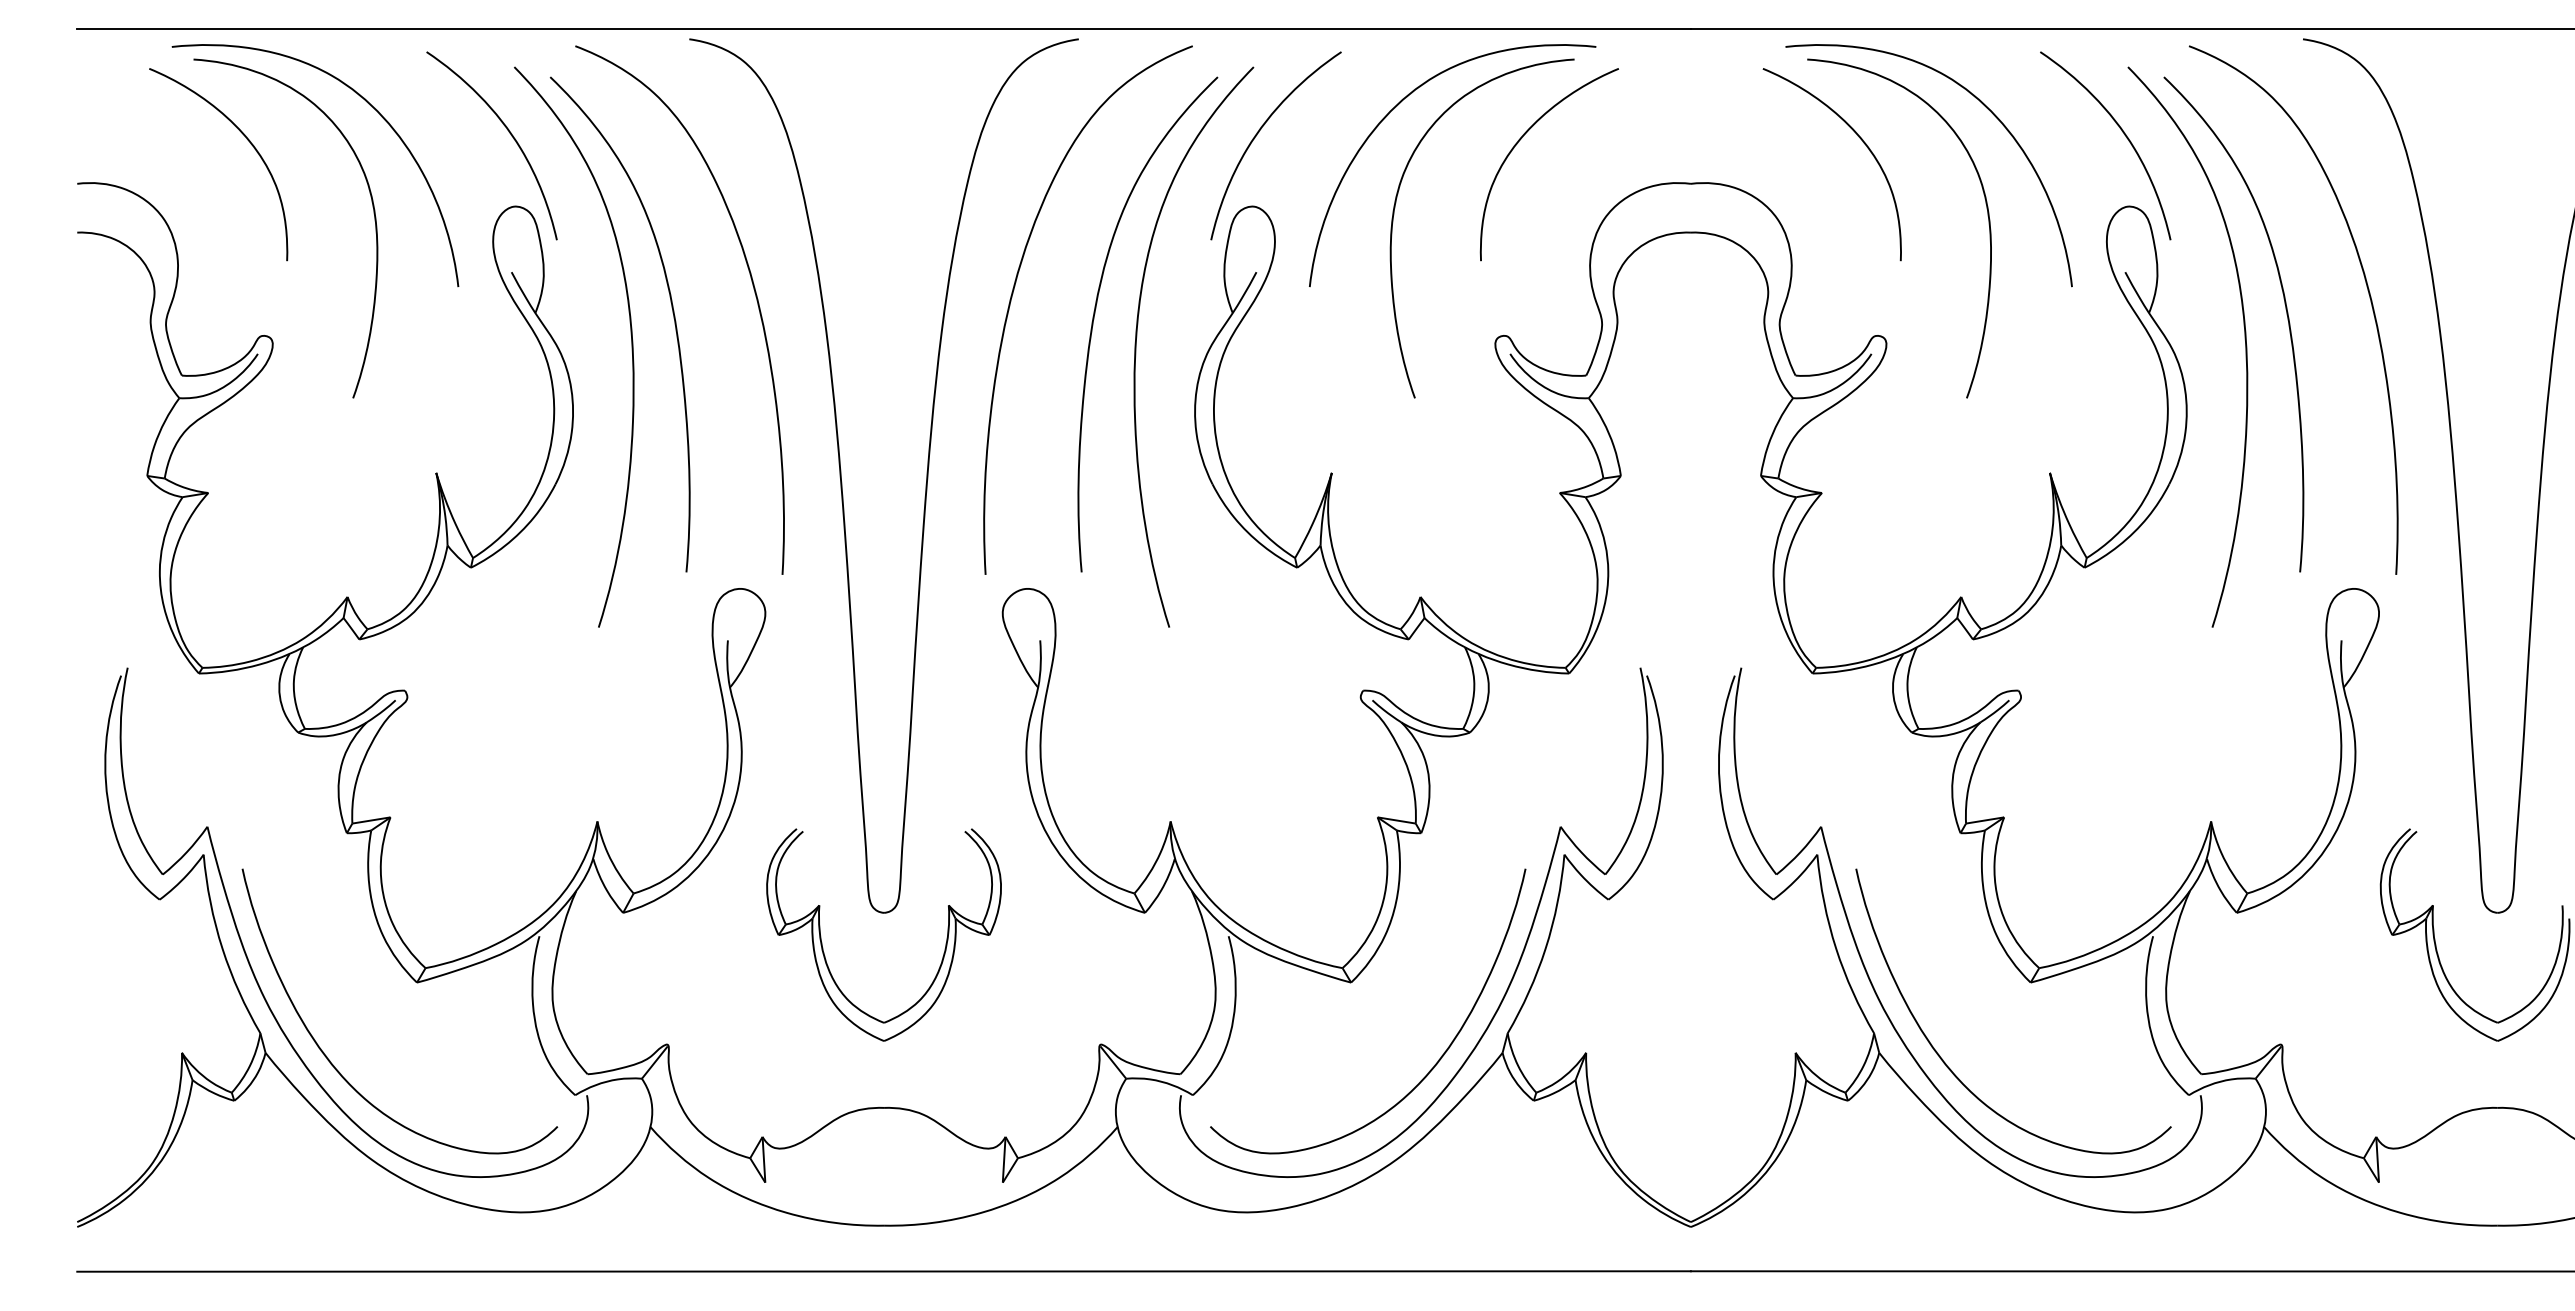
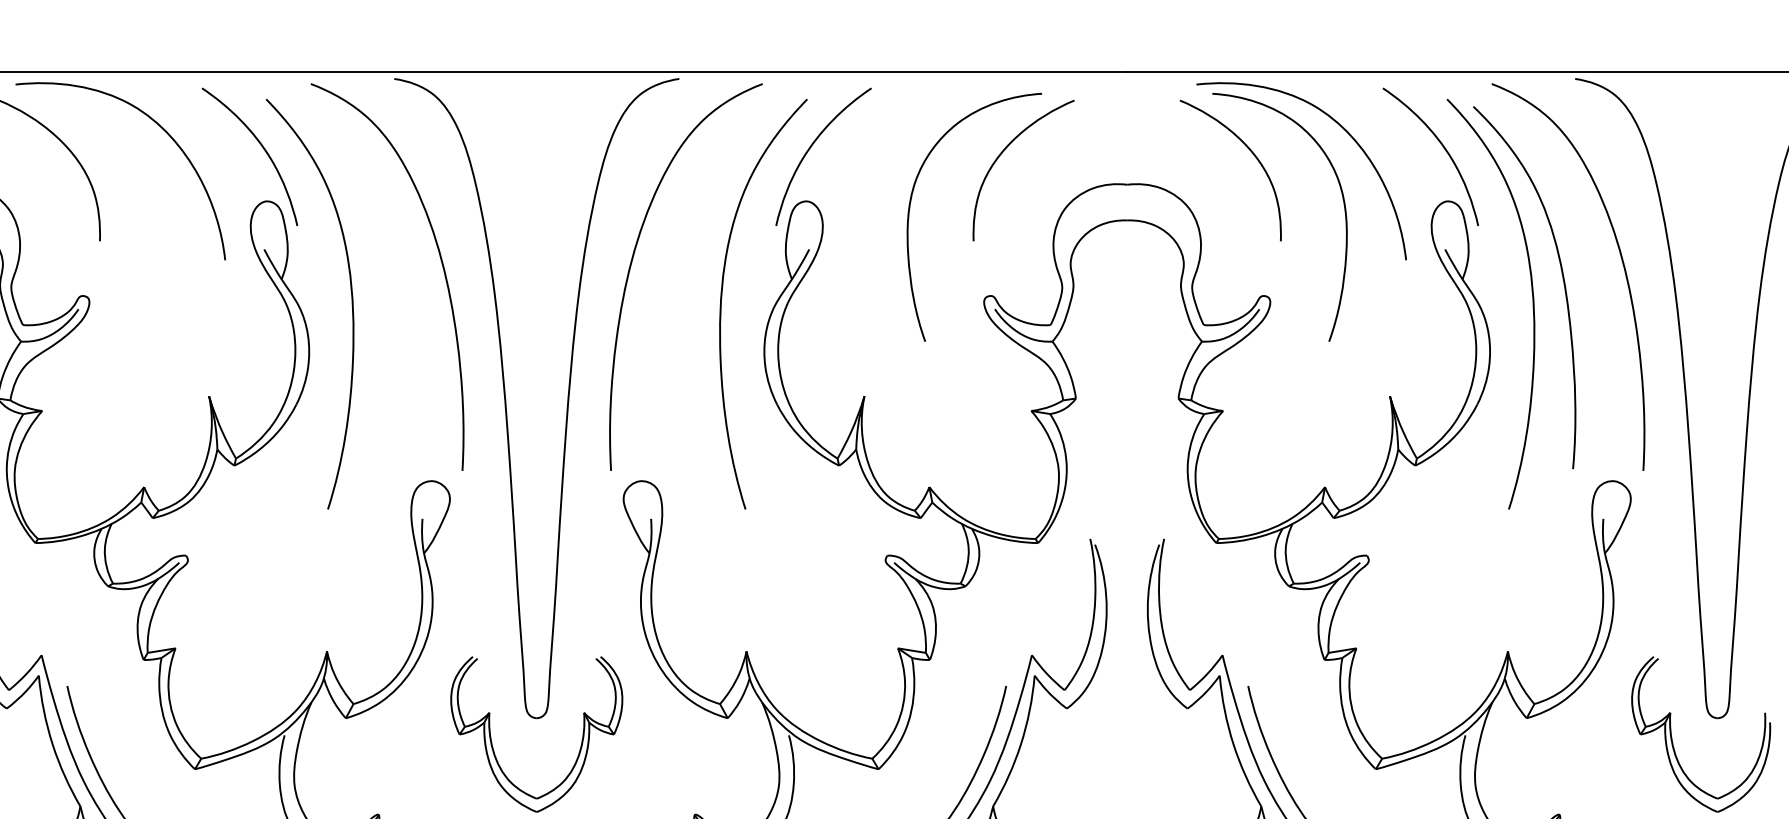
curve: (1395, 108) -> (911, 129), removed
curve: (373, 213) -> (163, 206), removed
curve: (672, 313) -> (381, 279), removed
curve: (1095, 314) -> (691, 280), removed

